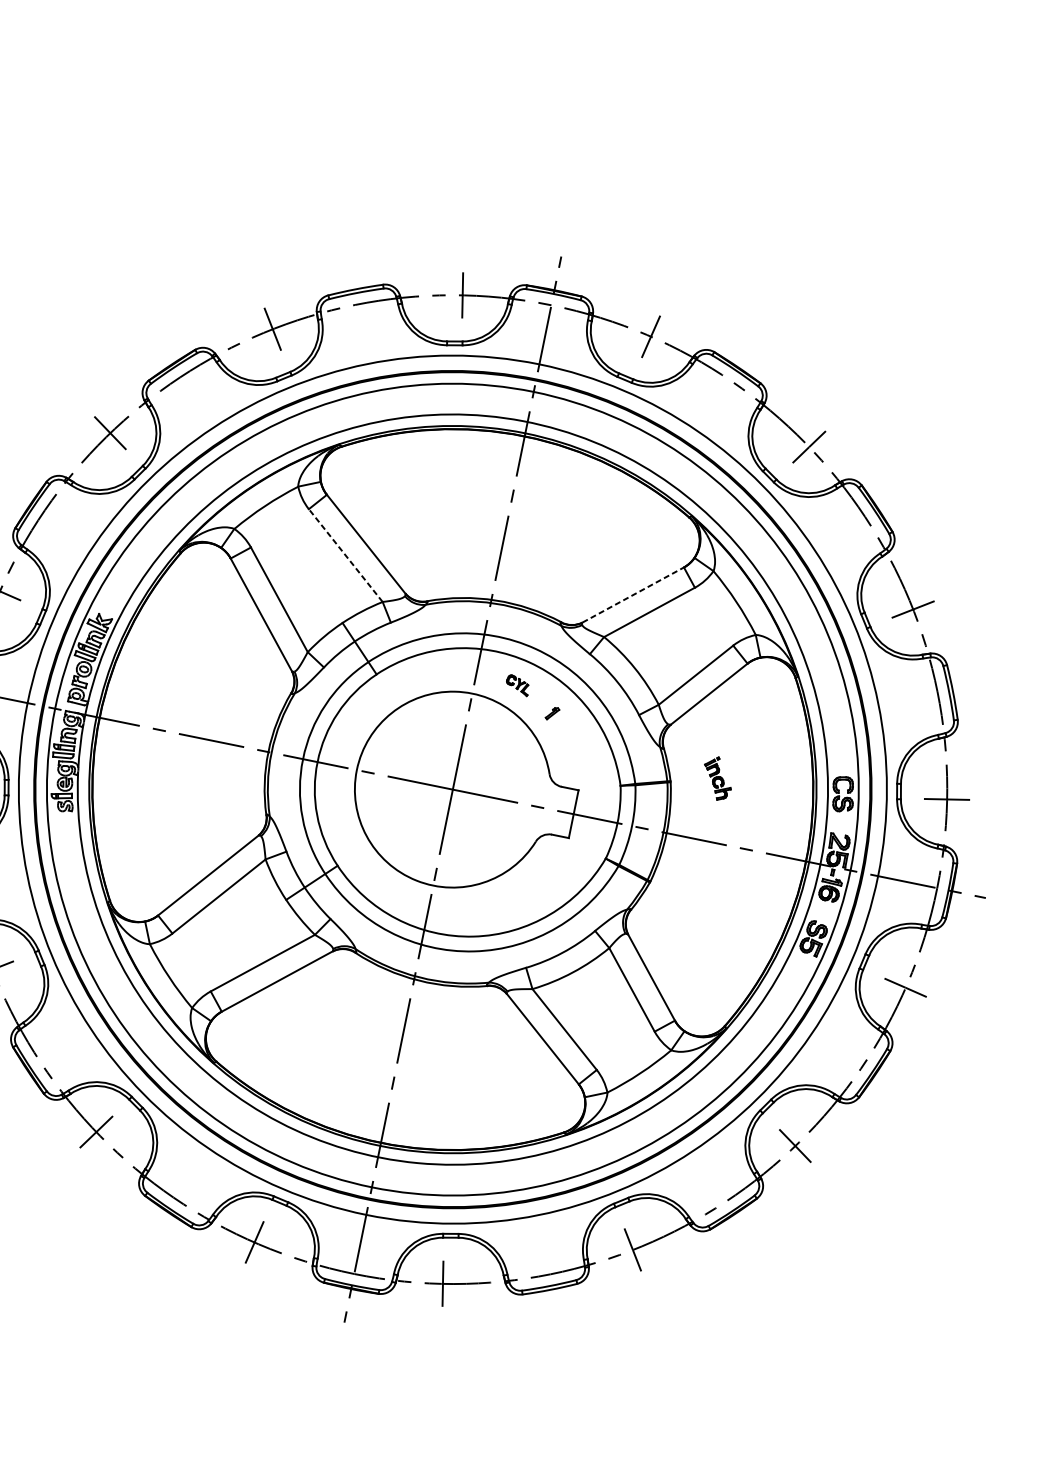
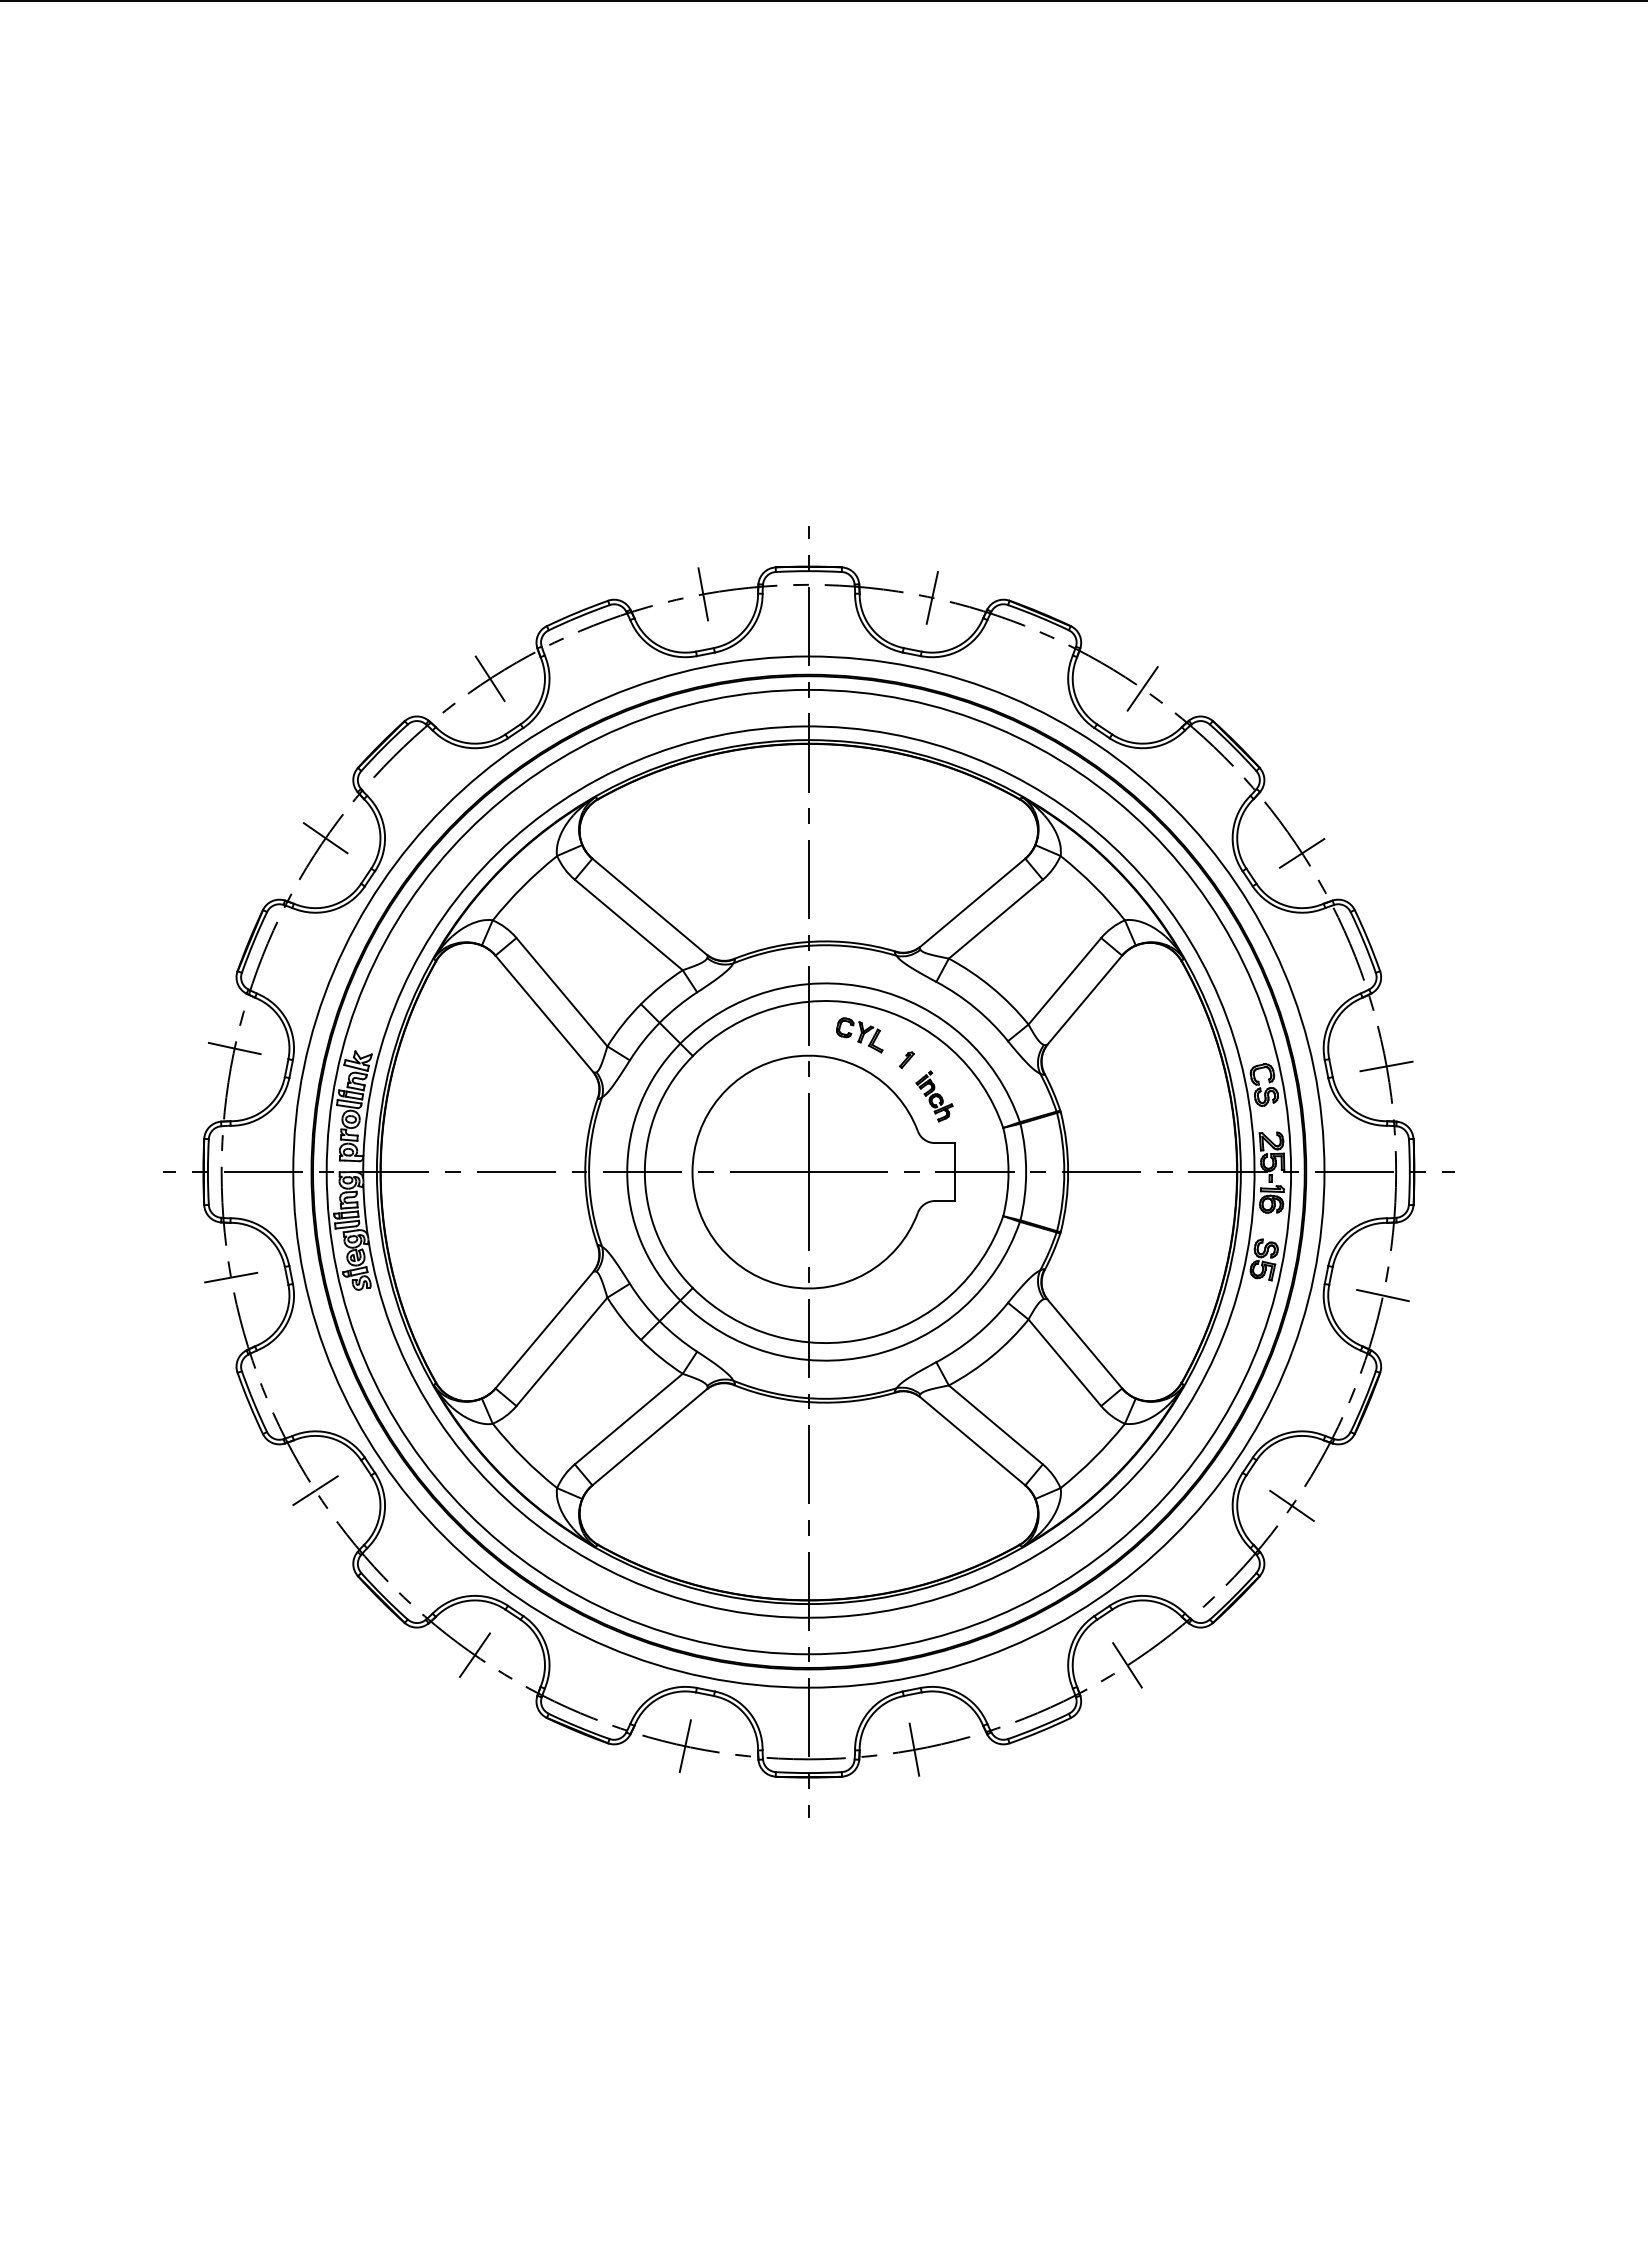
line: (345, 555) -> (628, 924), dashed -> solid
line: (633, 594) -> (972, 902), dashed -> solid
part: (517, 685) -> (859, 1035), size x1.67
part: (717, 778) -> (934, 1096), moved

